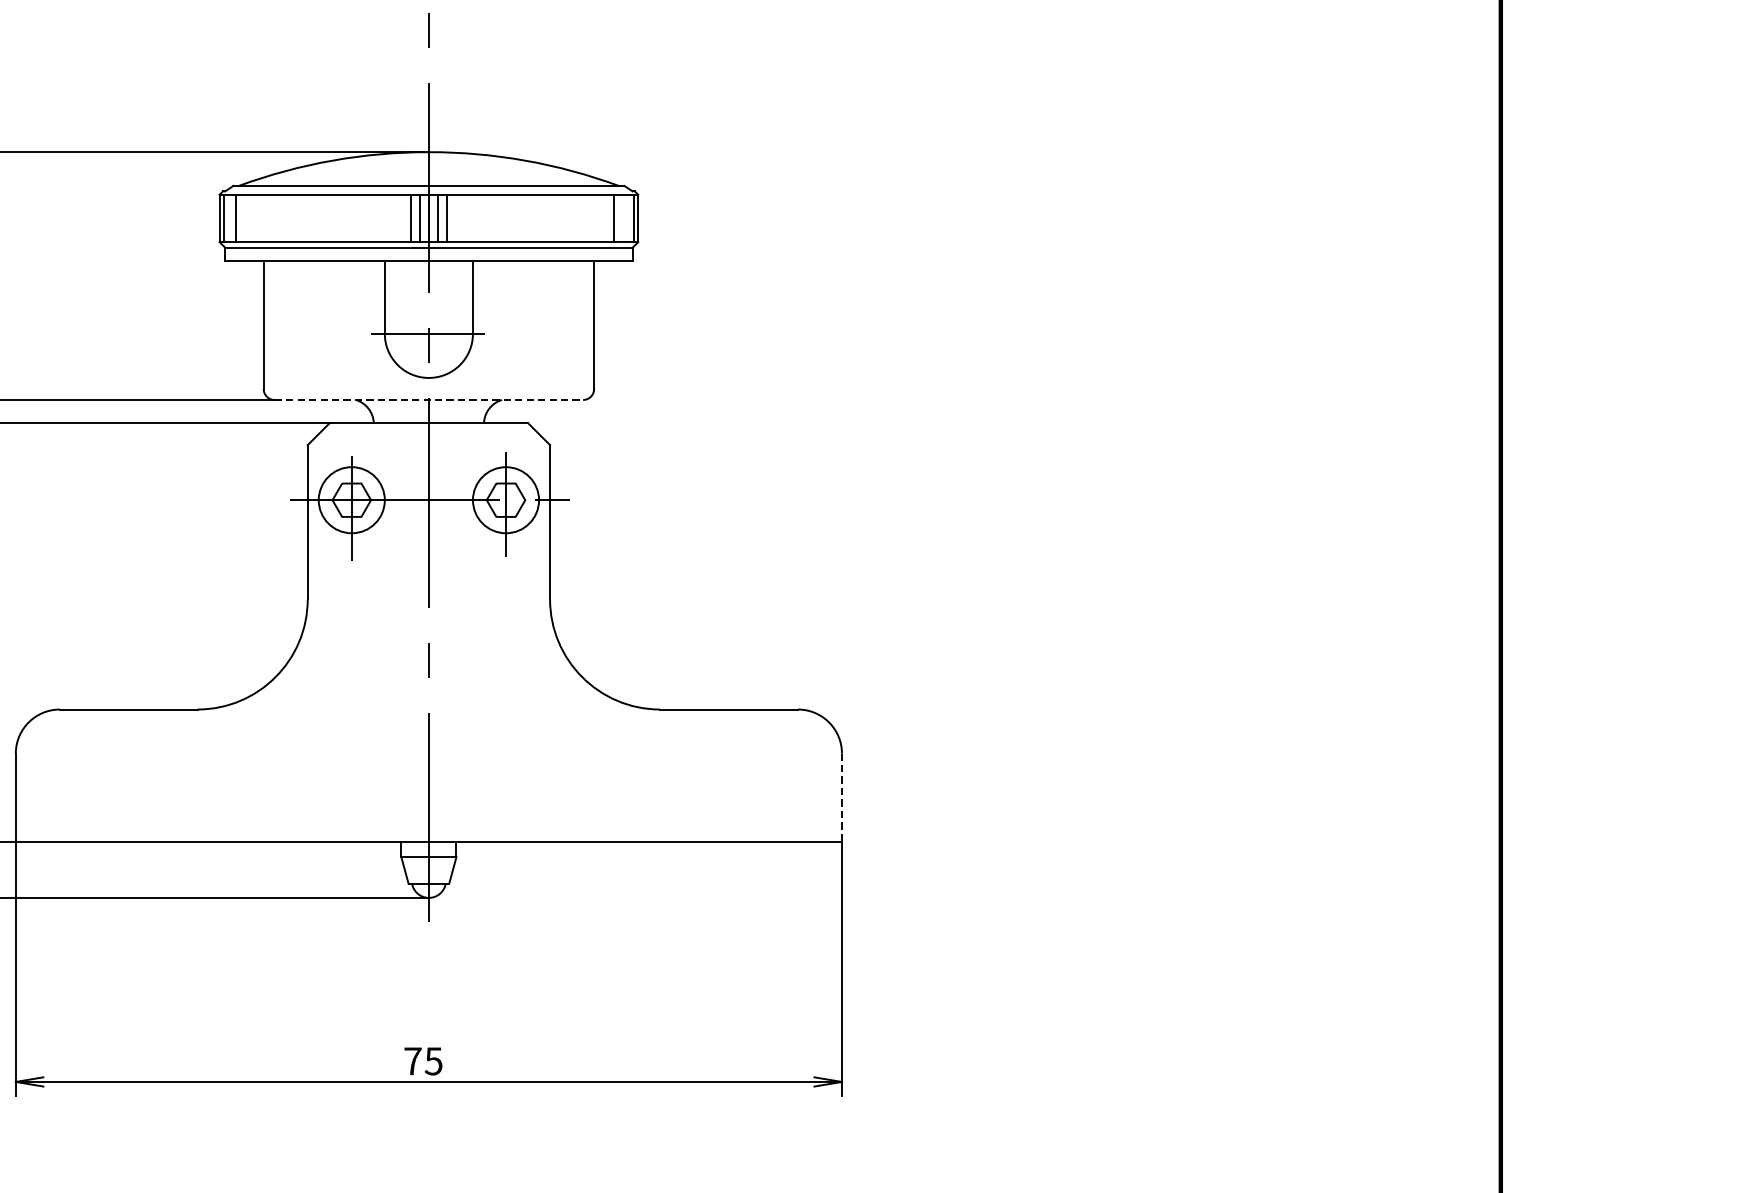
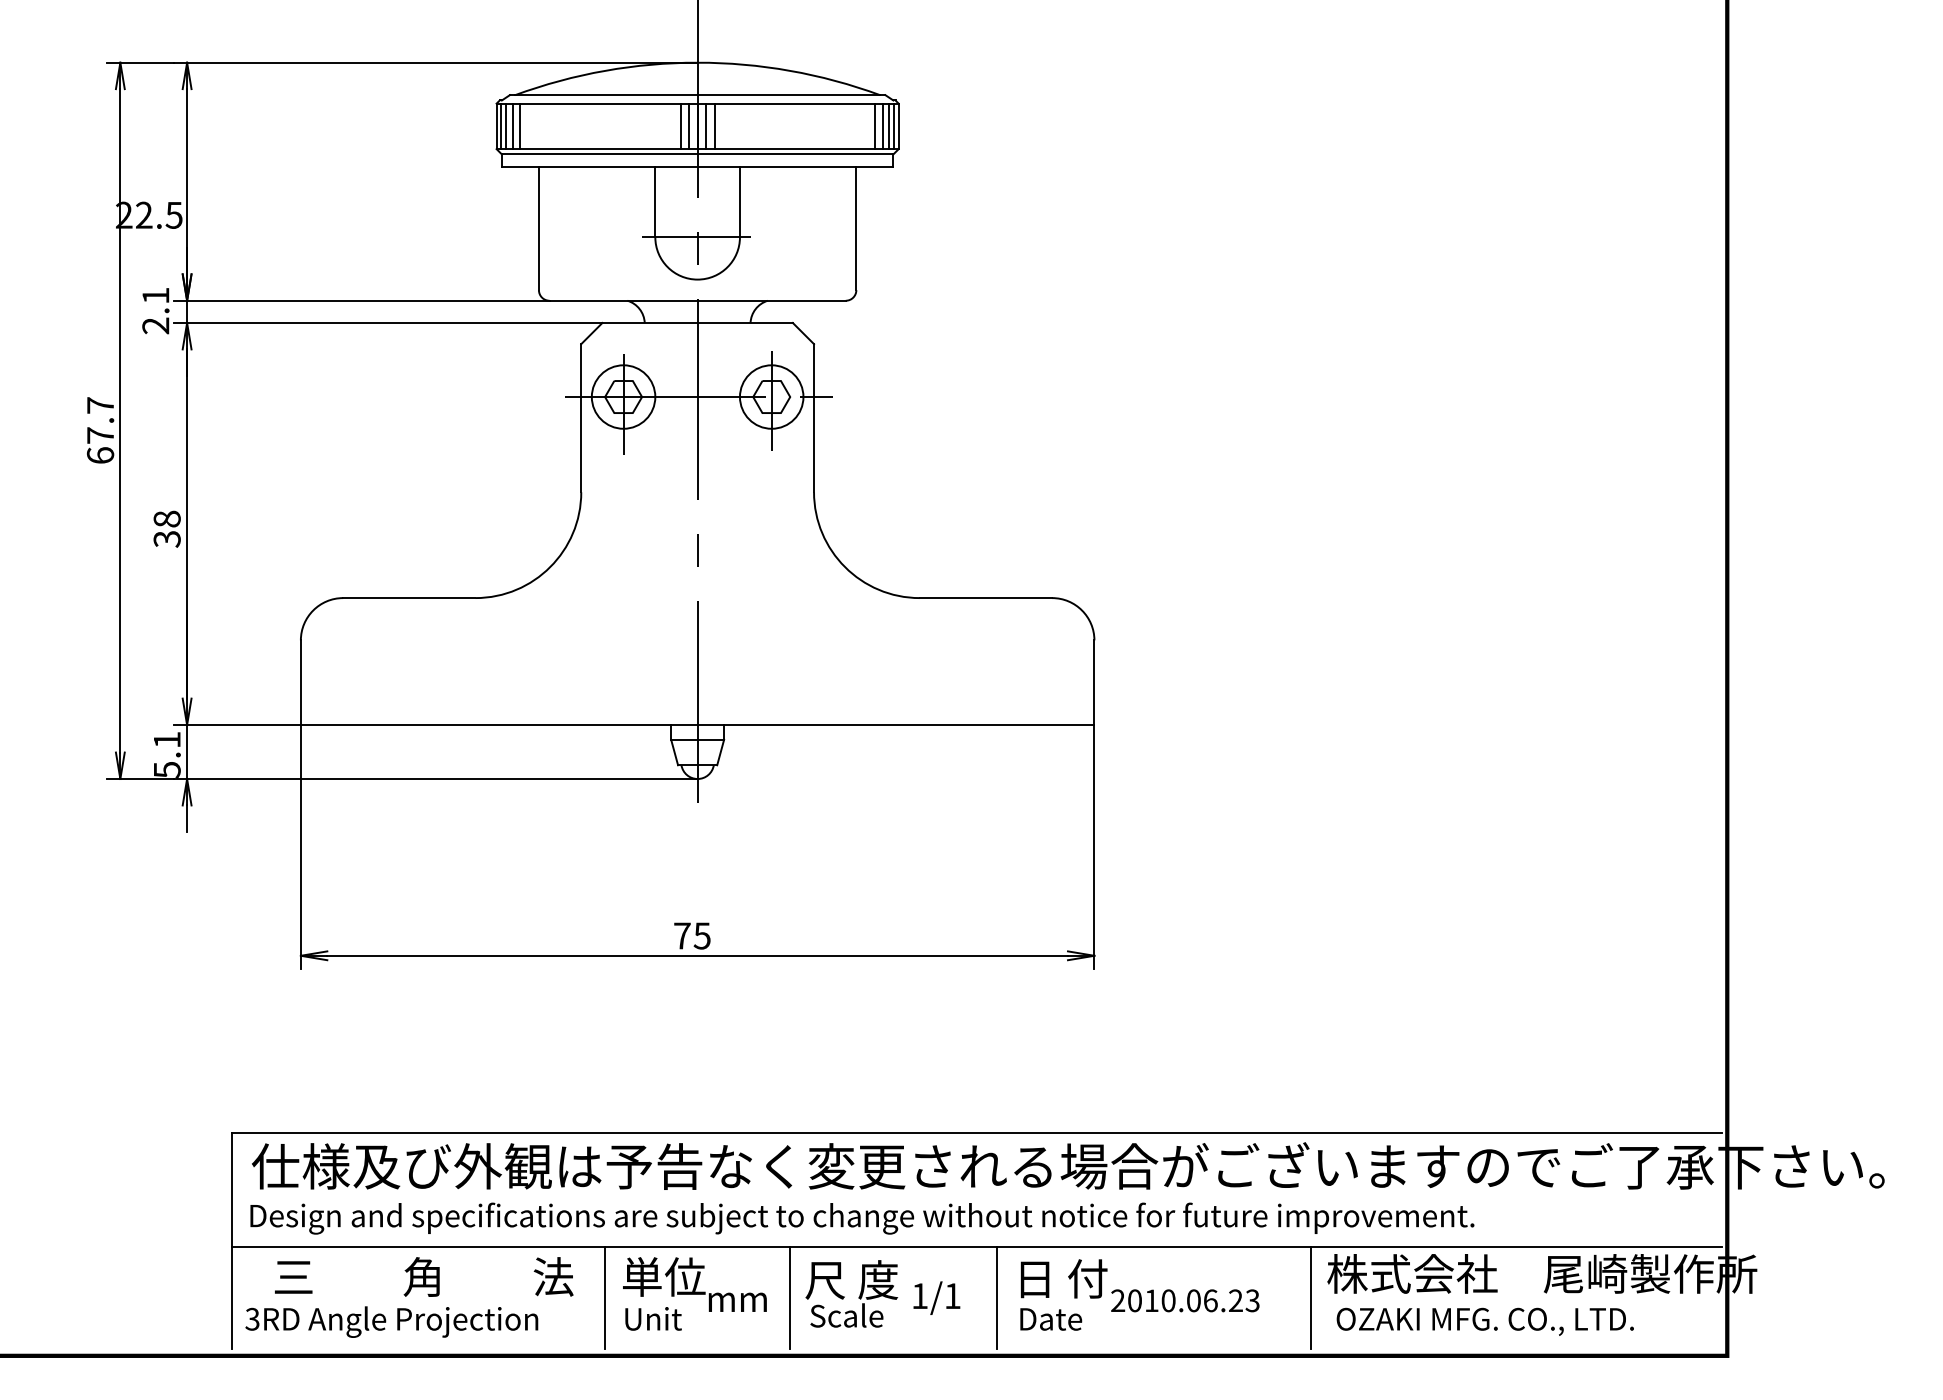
line: (229, 218) -> (506, 126), added
line: (243, 218) -> (519, 126), added
line: (621, 218) -> (882, 126), added
line: (628, 218) -> (889, 126), added
line: (429, 399) -> (698, 300), dashed -> solid
line: (842, 798) -> (1094, 683), dashed -> solid

